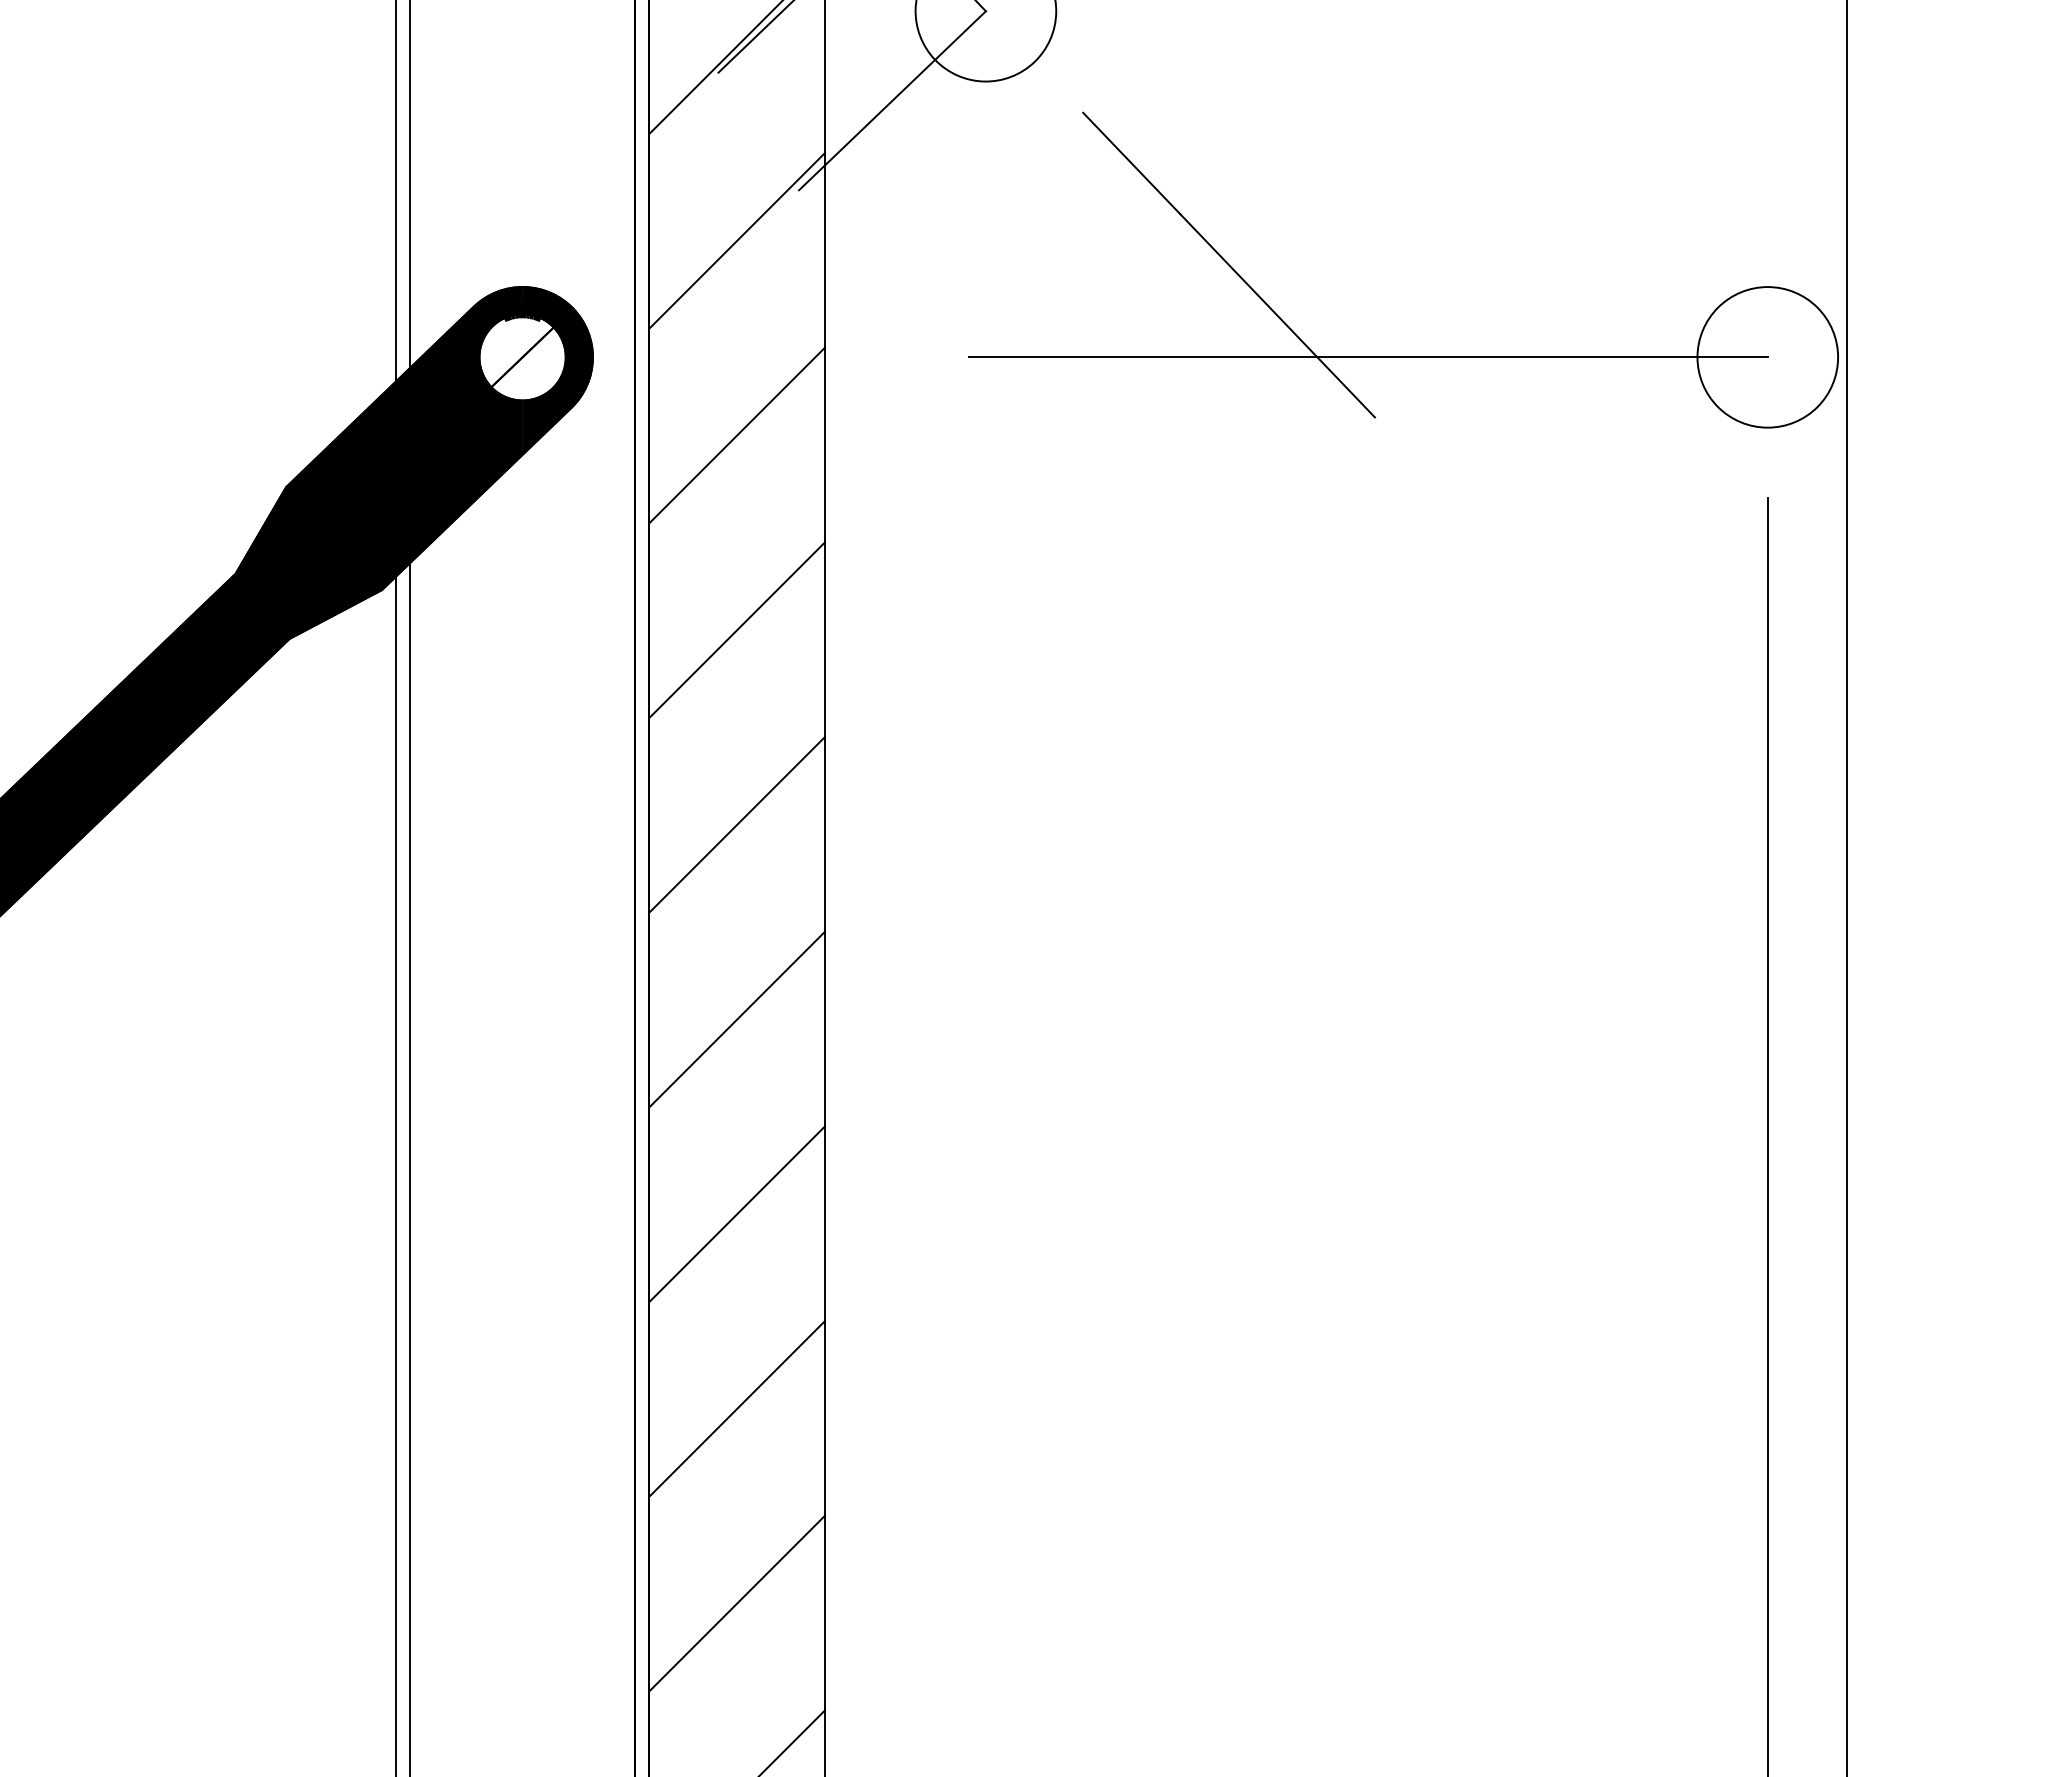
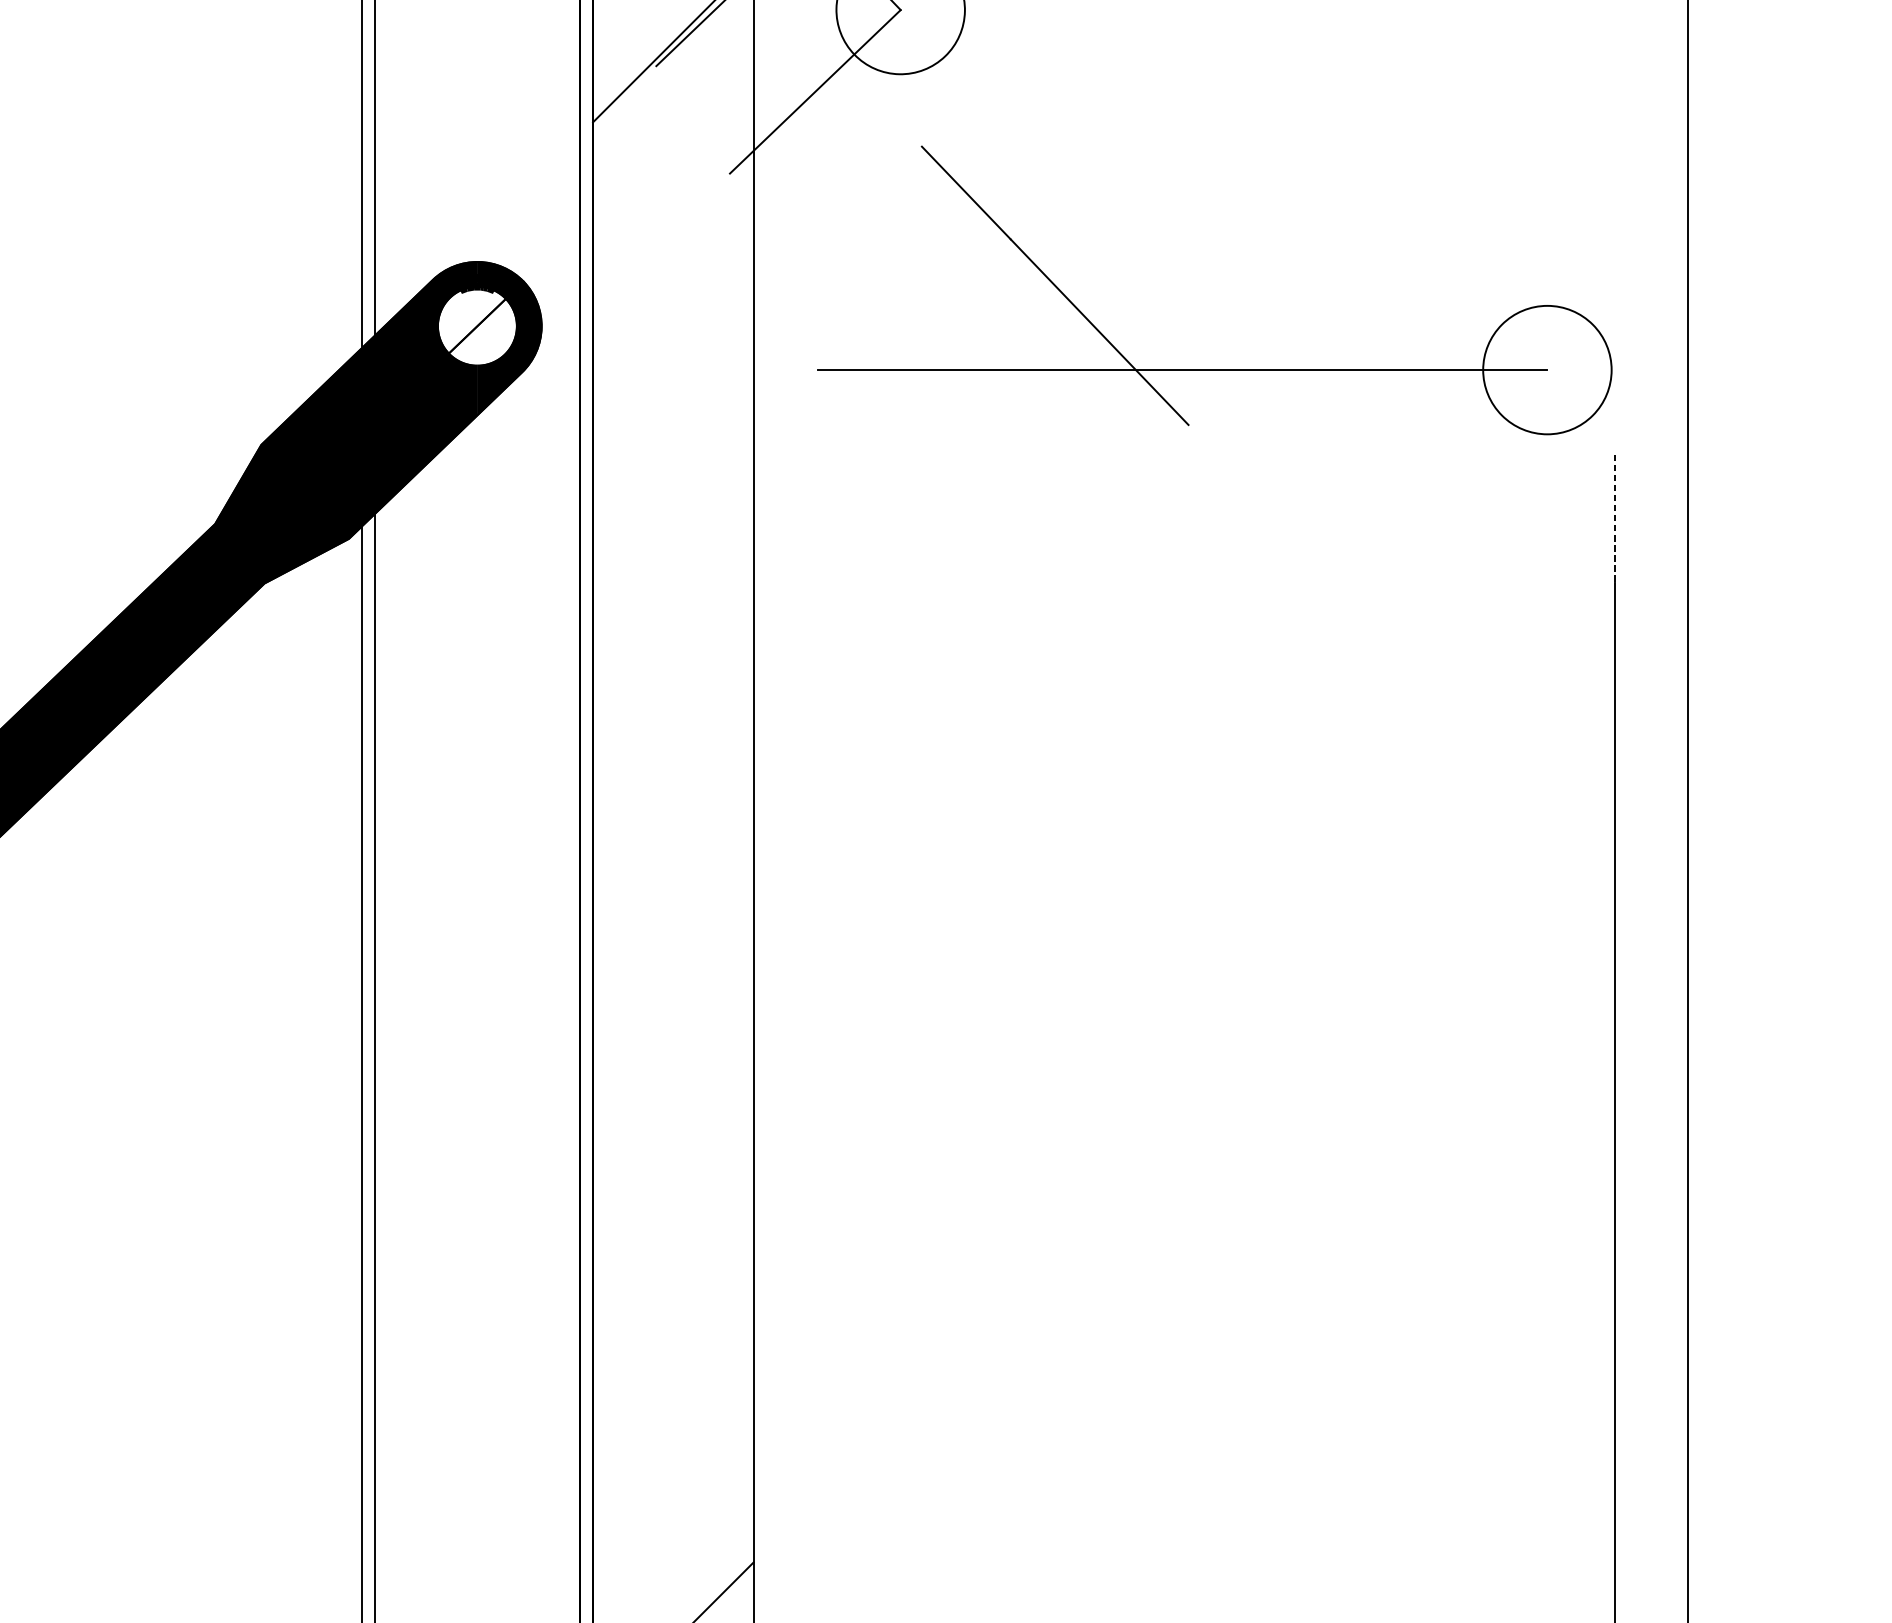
line: (736, 240) -> (672, 219), removed
part: (1403, 356) -> (1214, 369), moved
line: (736, 435) -> (672, 397), removed
line: (1767, 568) -> (1614, 519), solid -> dashed
line: (736, 630) -> (672, 575), removed
line: (736, 824) -> (672, 753), removed
line: (736, 1019) -> (672, 931), removed
line: (736, 1214) -> (672, 1109), removed
line: (736, 1408) -> (672, 1286), removed
line: (736, 1603) -> (672, 1464), removed

